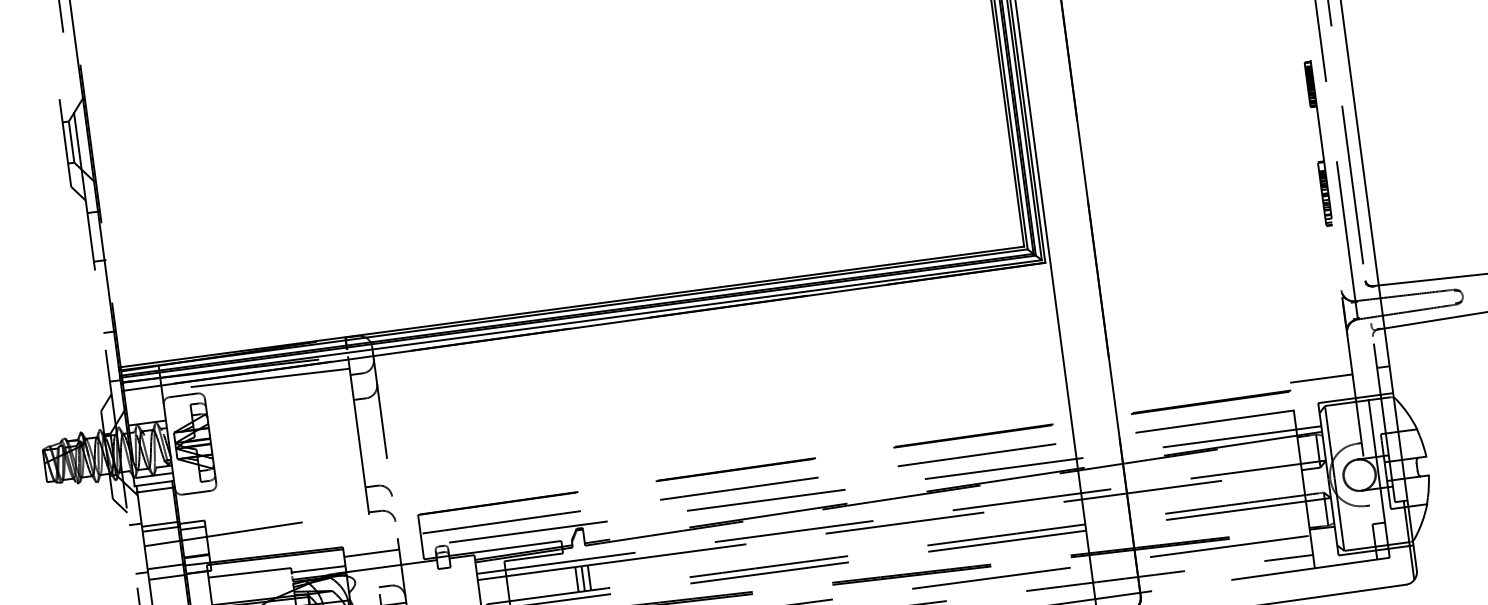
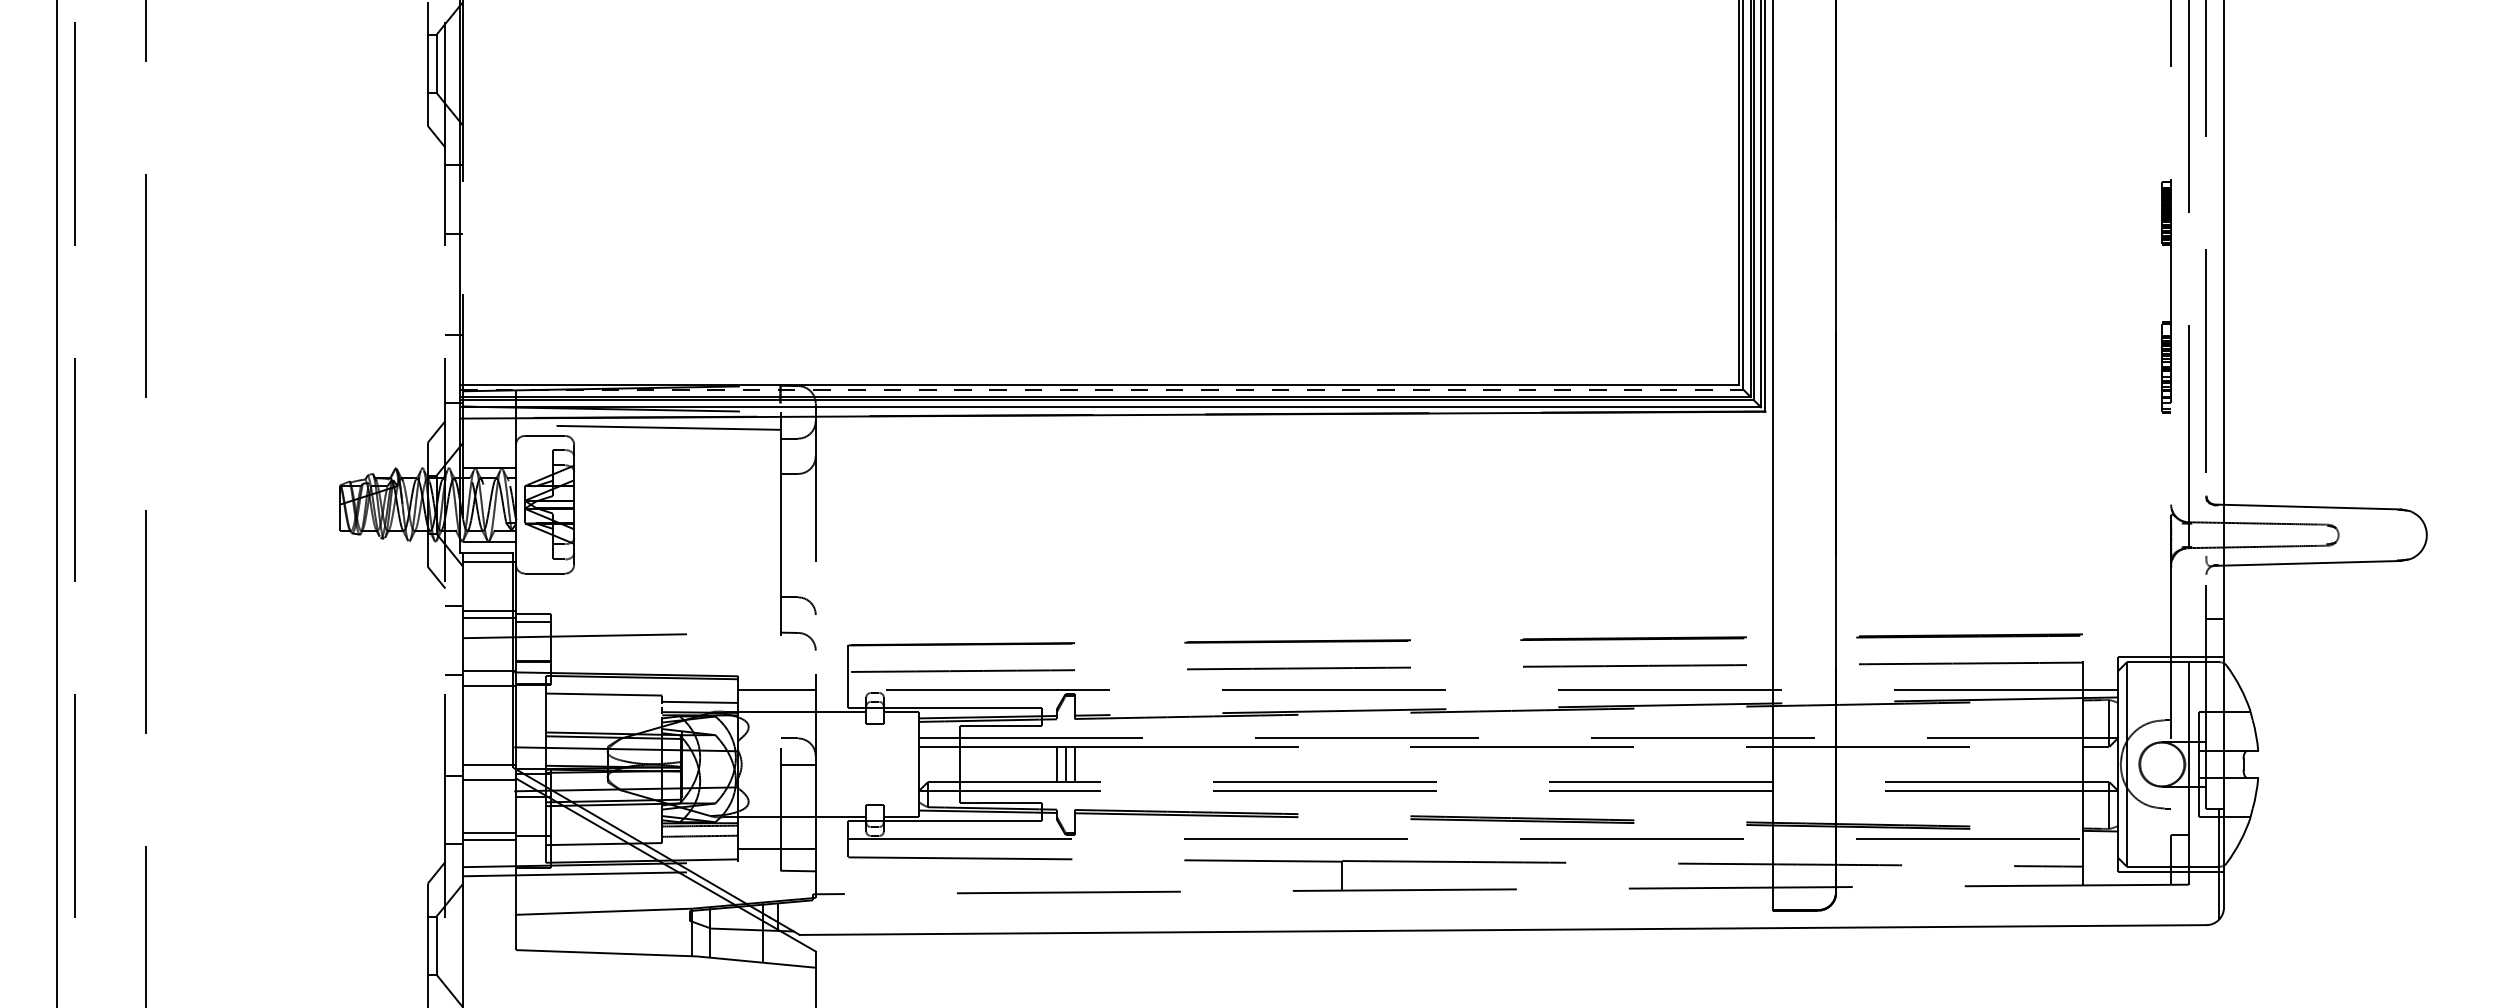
line: (573, 309) -> (1101, 389), solid -> dashed
line: (1320, 378) -> (2126, 623), removed

